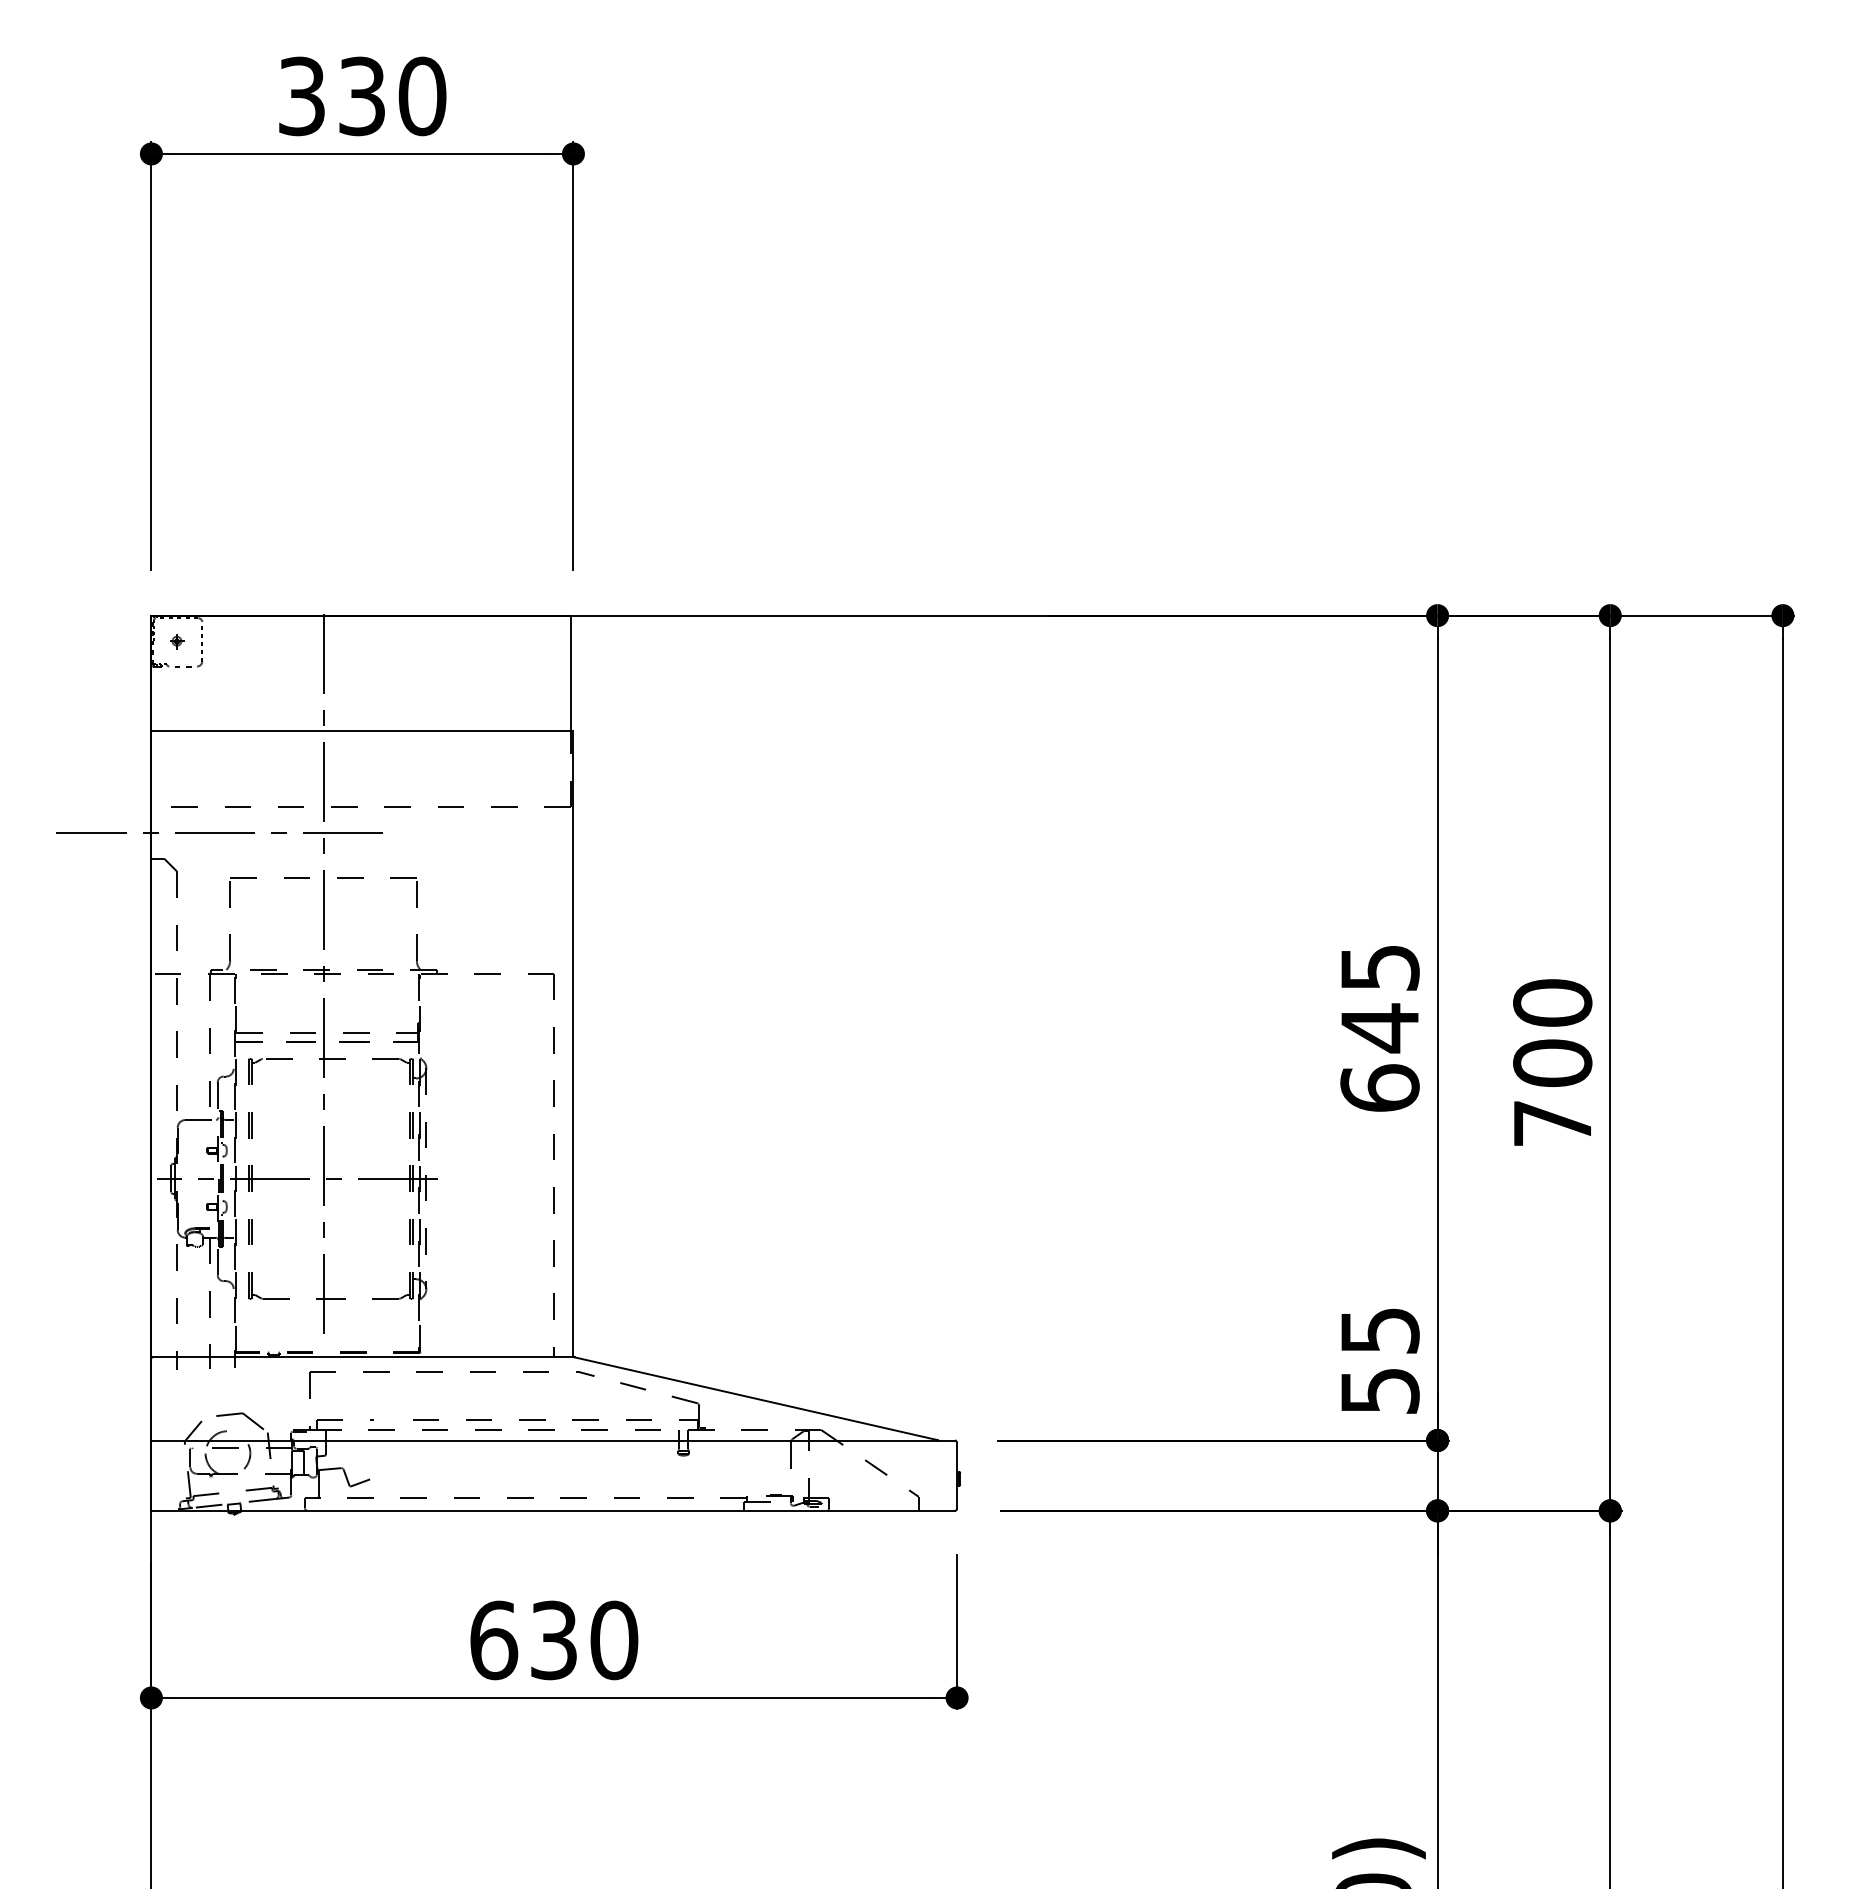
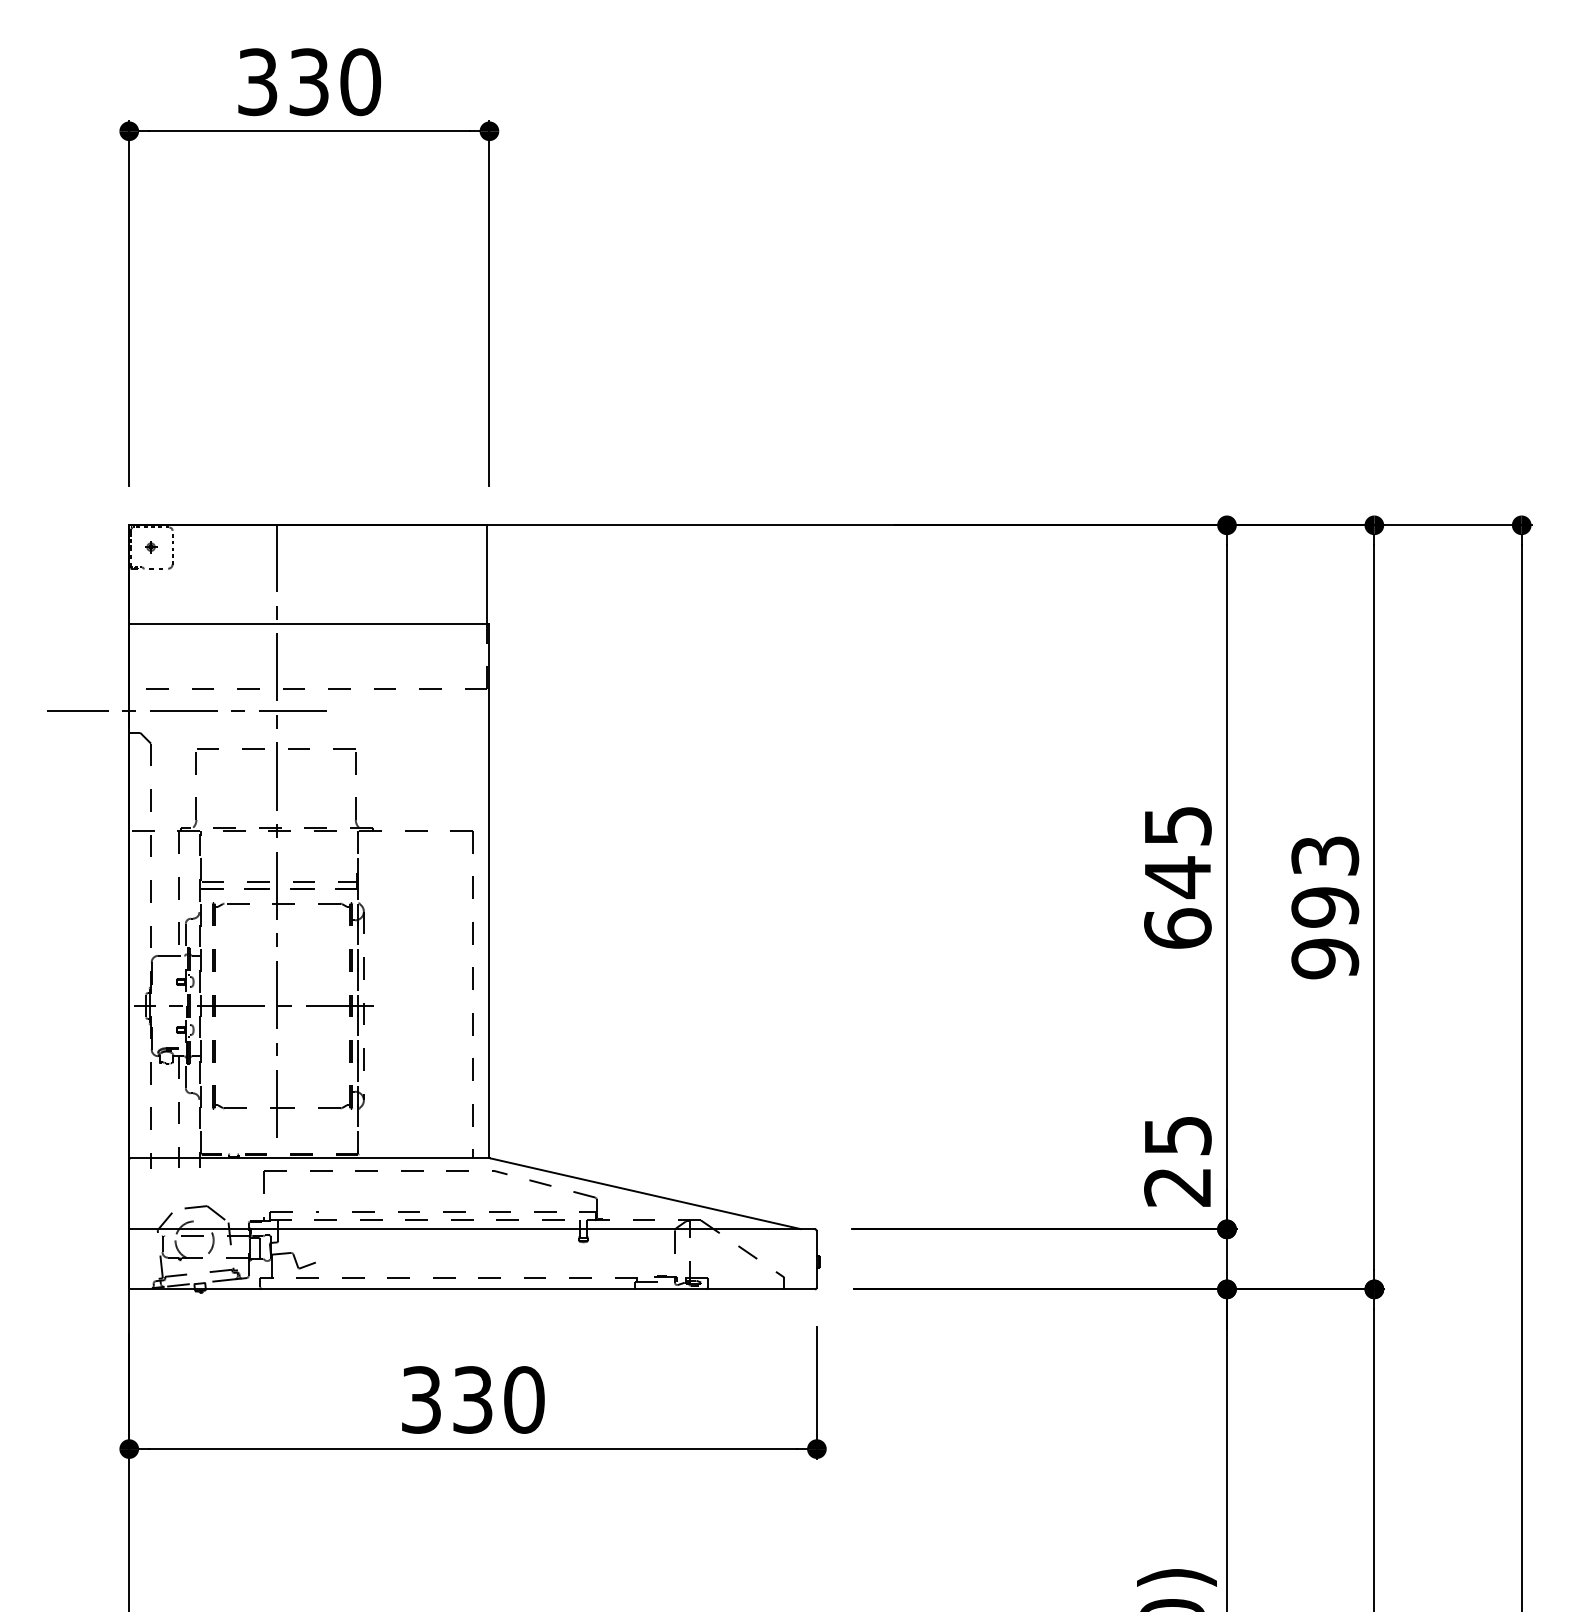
text: (1552, 1063) -> (1325, 907), 700 -> 993
text: (1379, 1391) -> (1177, 1187), 55 -> 25
text: (494, 1640) -> (422, 1400), 630 -> 330

